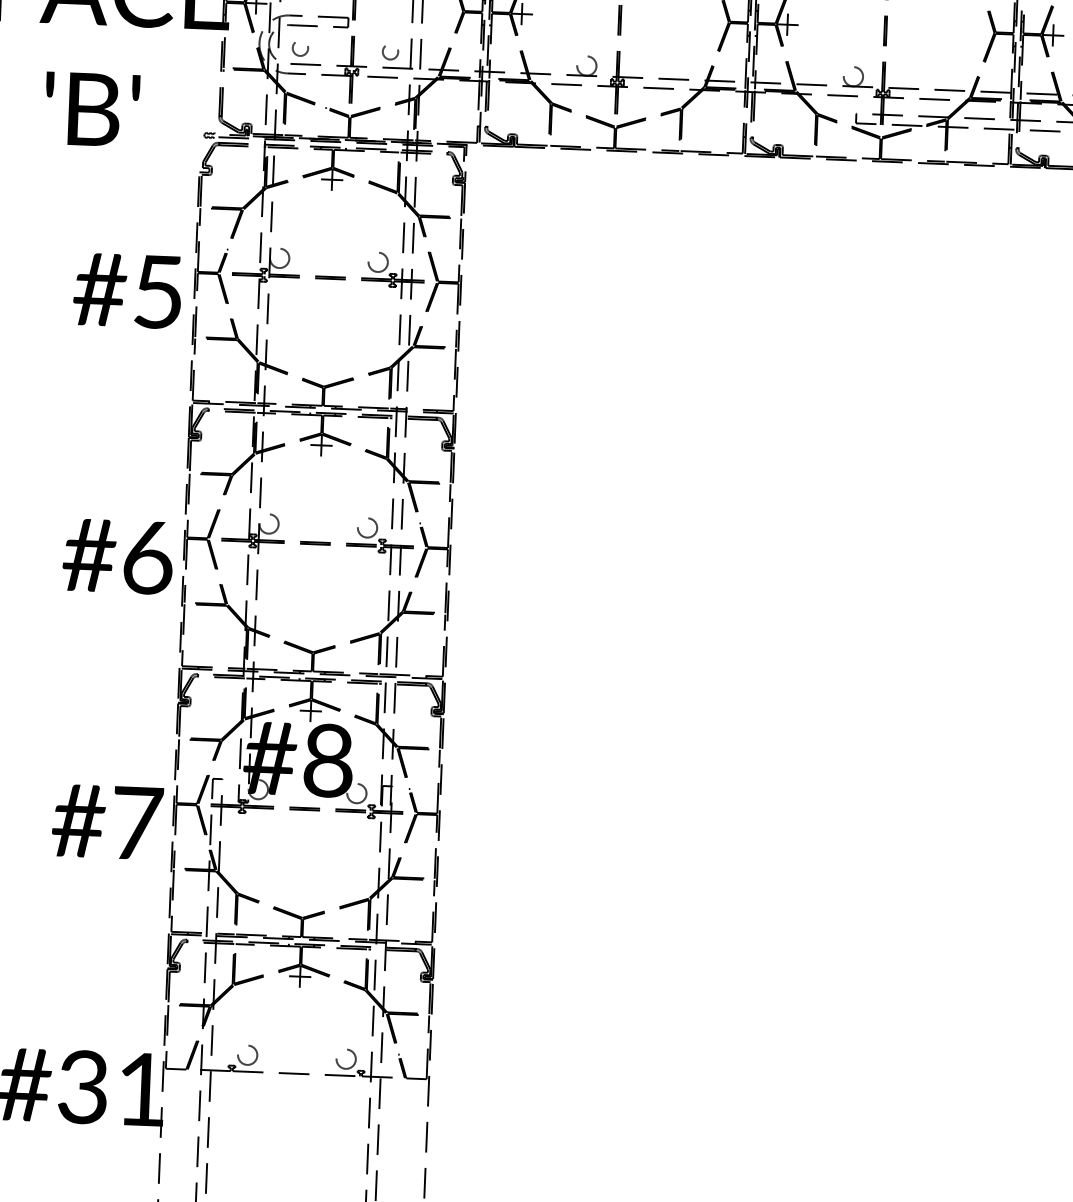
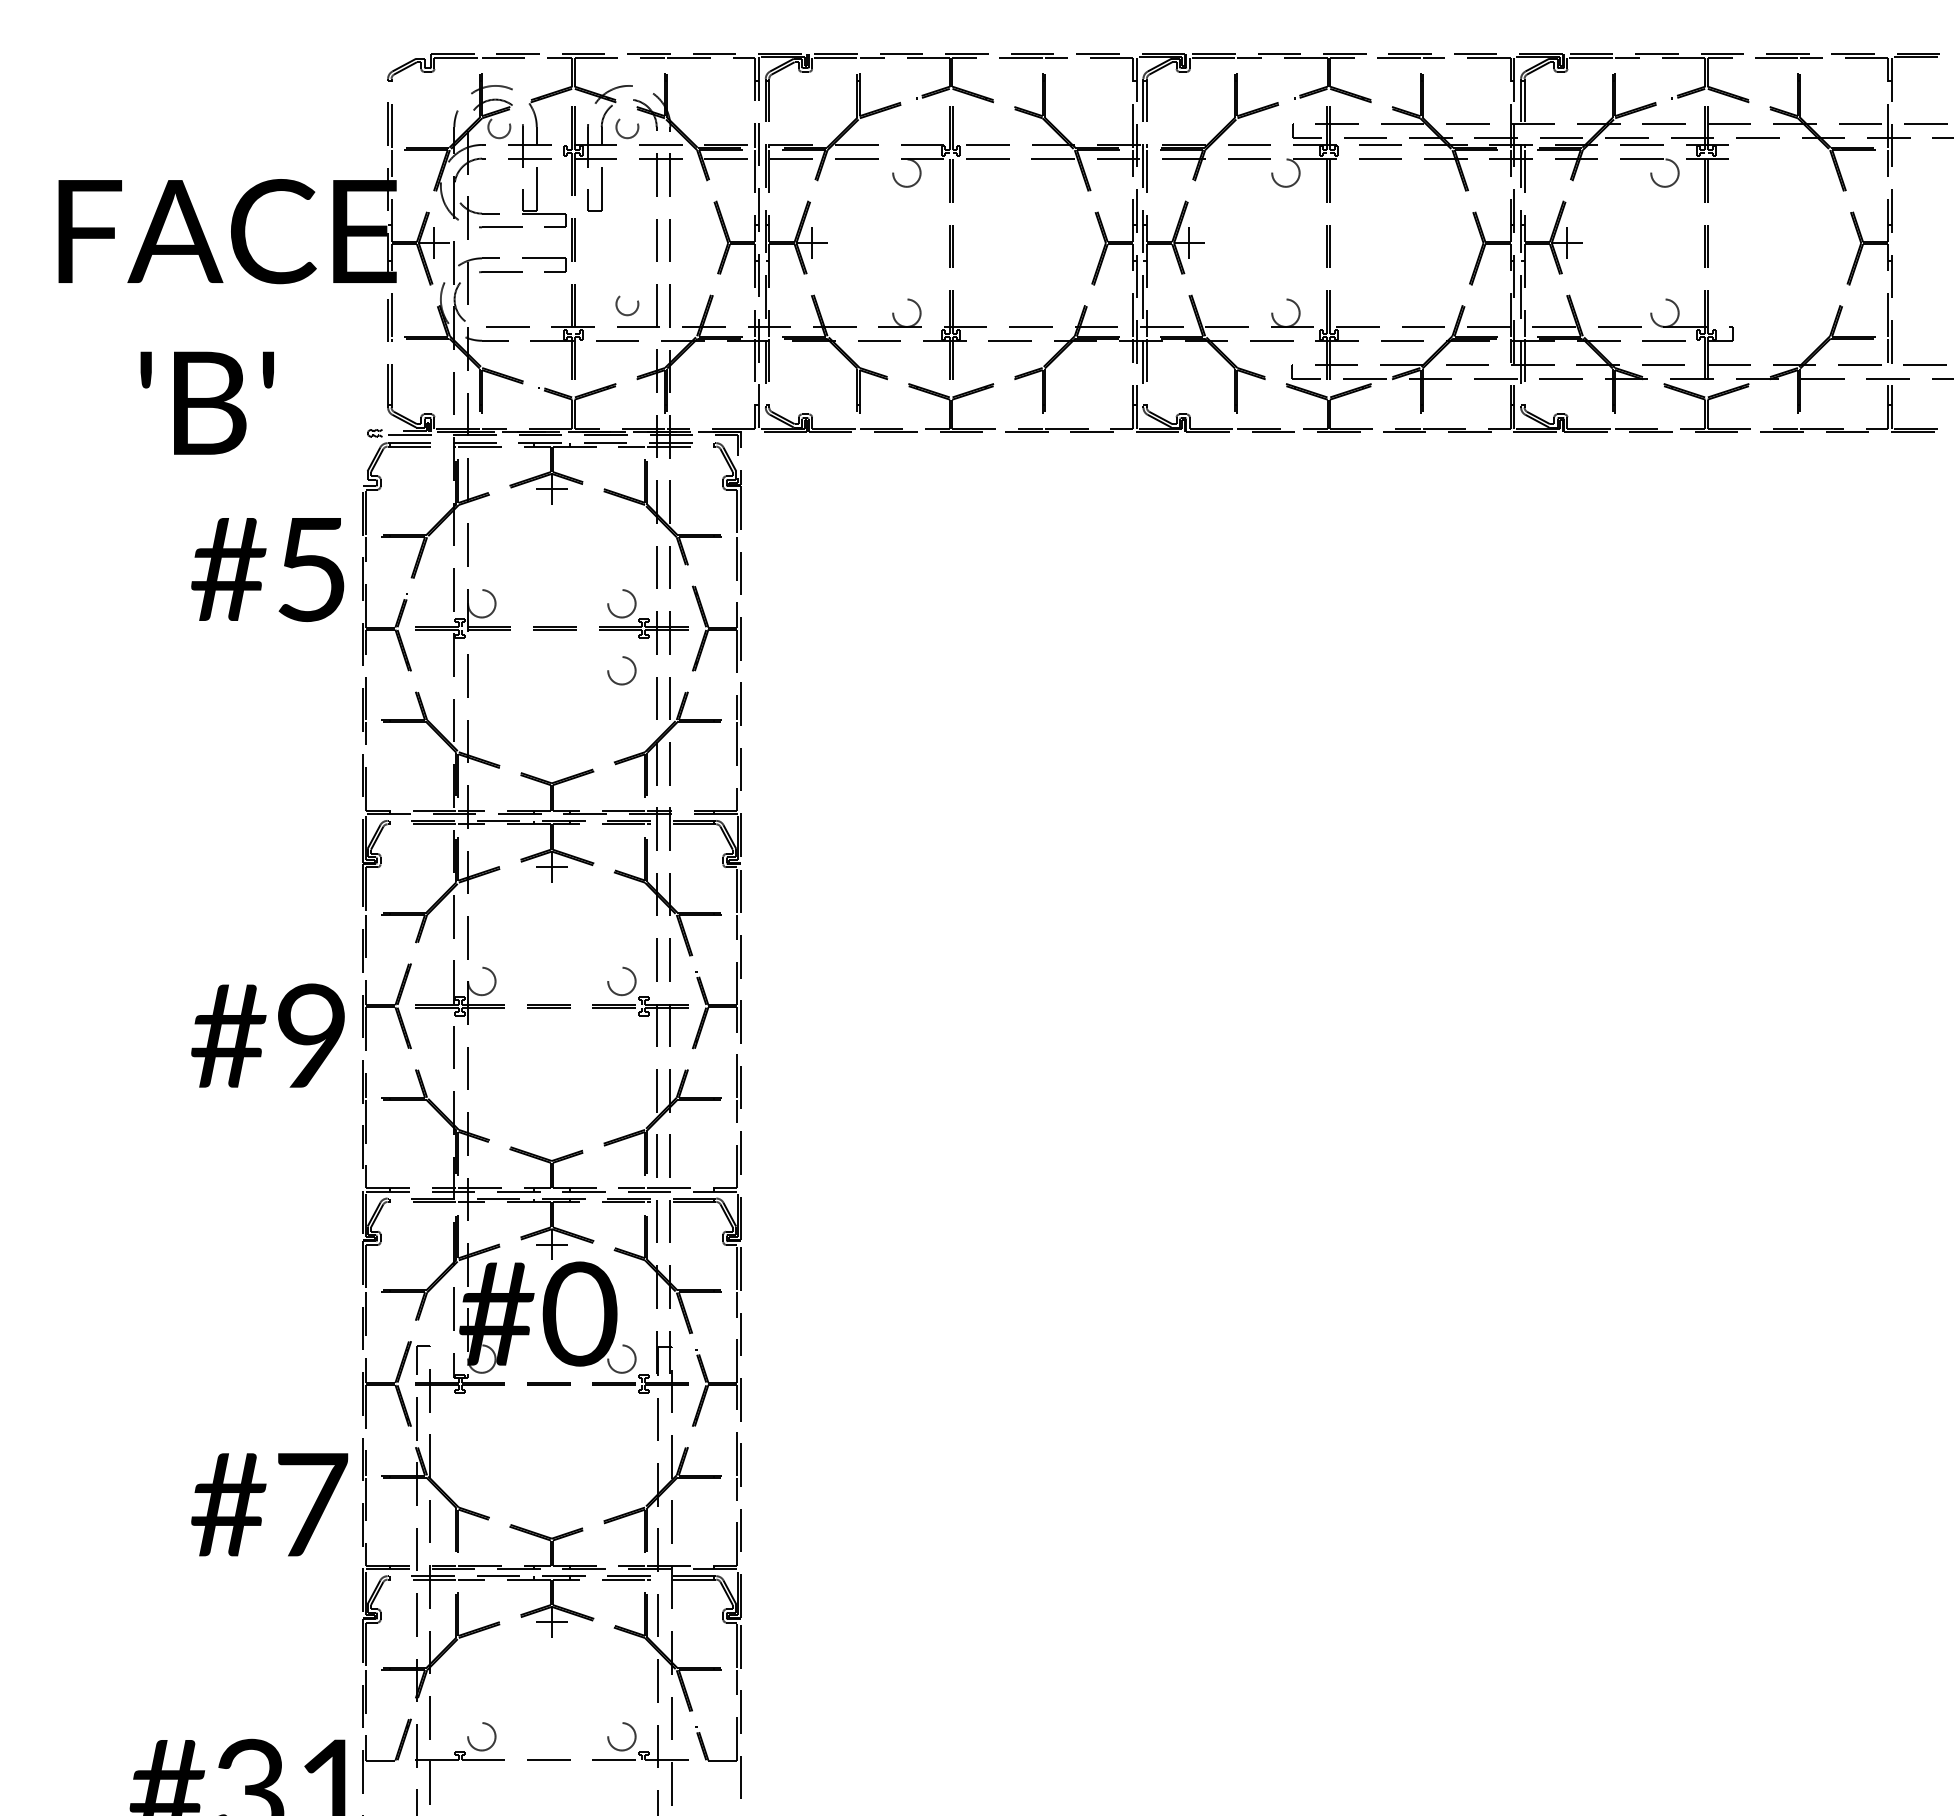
circle: (300, 49) -> (499, 305), removed
text: (127, 290) -> (267, 569), moved
circle: (376, 309) -> (621, 670), added
text: (148, 557) -> (312, 1035), #6 -> #9
text: (328, 761) -> (579, 1314), #8 -> #0
text: (107, 821) -> (269, 1504), moved

